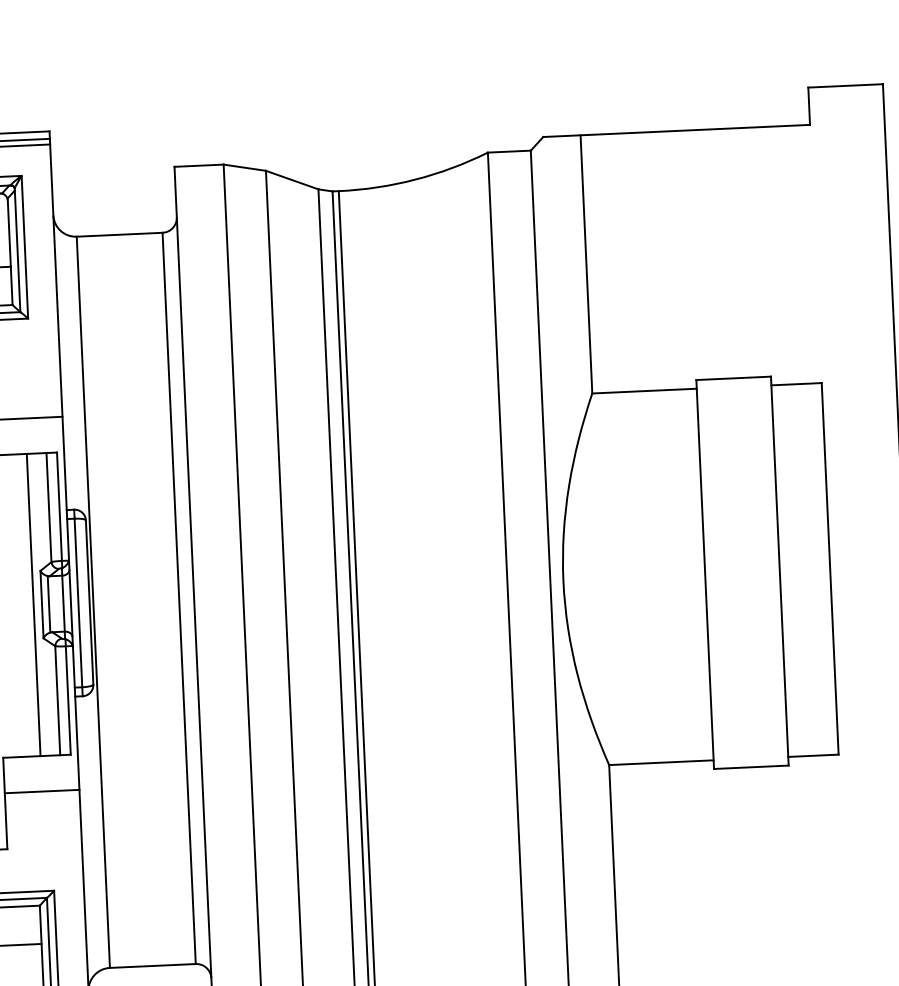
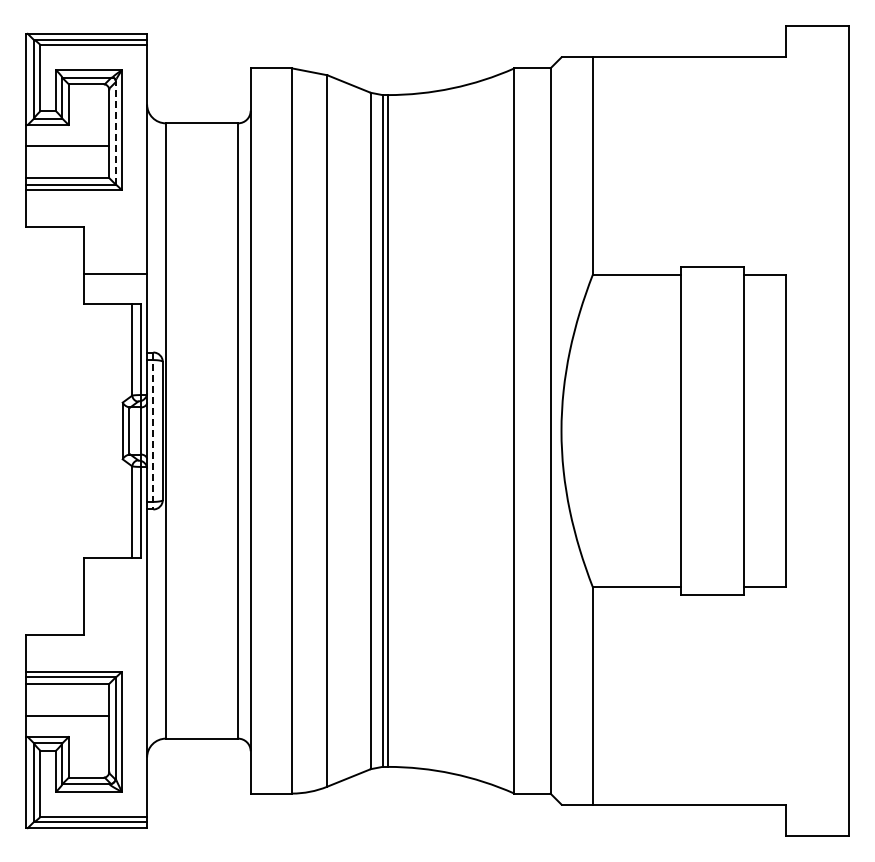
line: (17, 250) -> (115, 132), solid -> dashed
line: (78, 603) -> (153, 431), solid -> dashed
line: (33, 604) -> (115, 430), removed
line: (41, 791) -> (115, 587), removed

